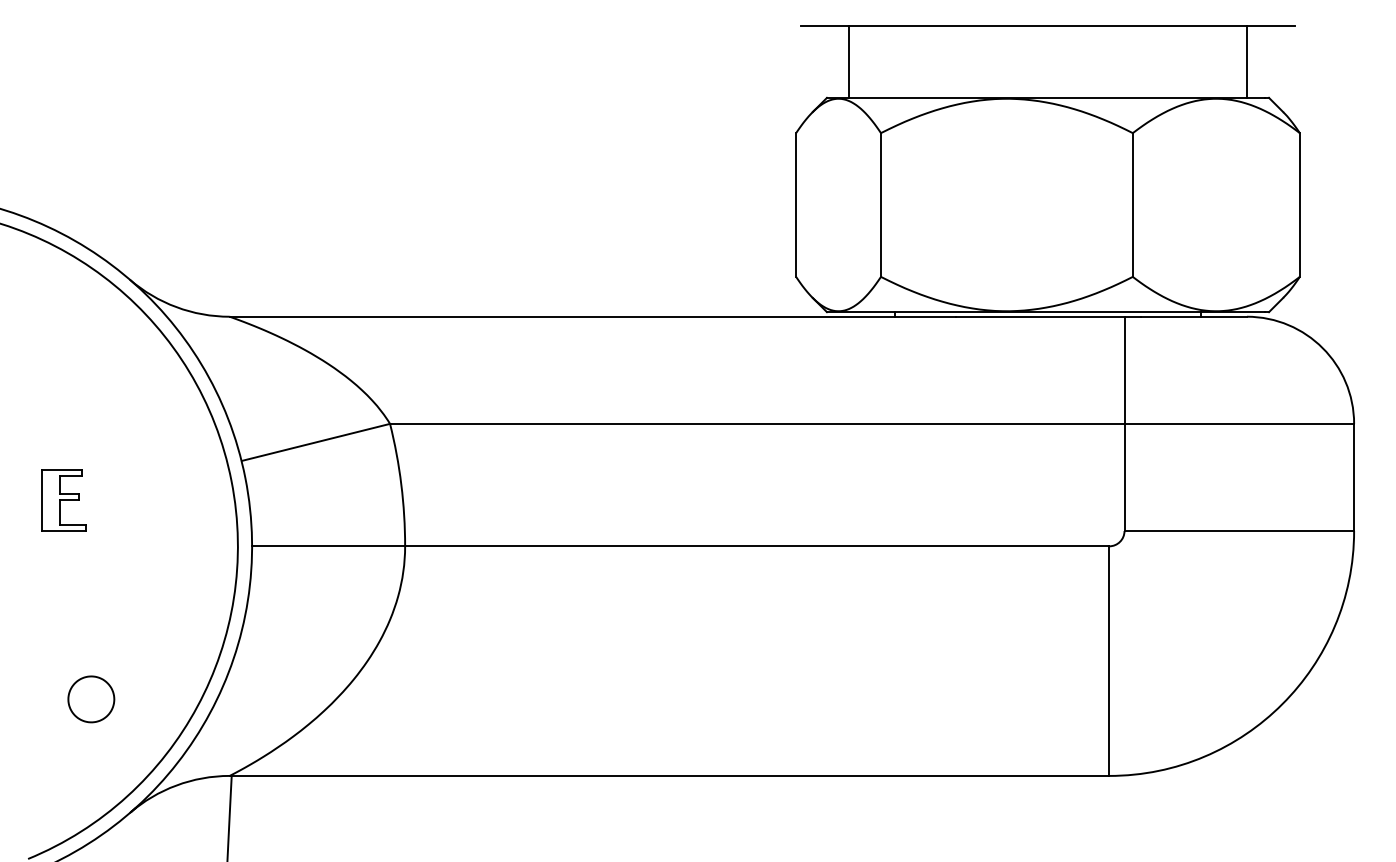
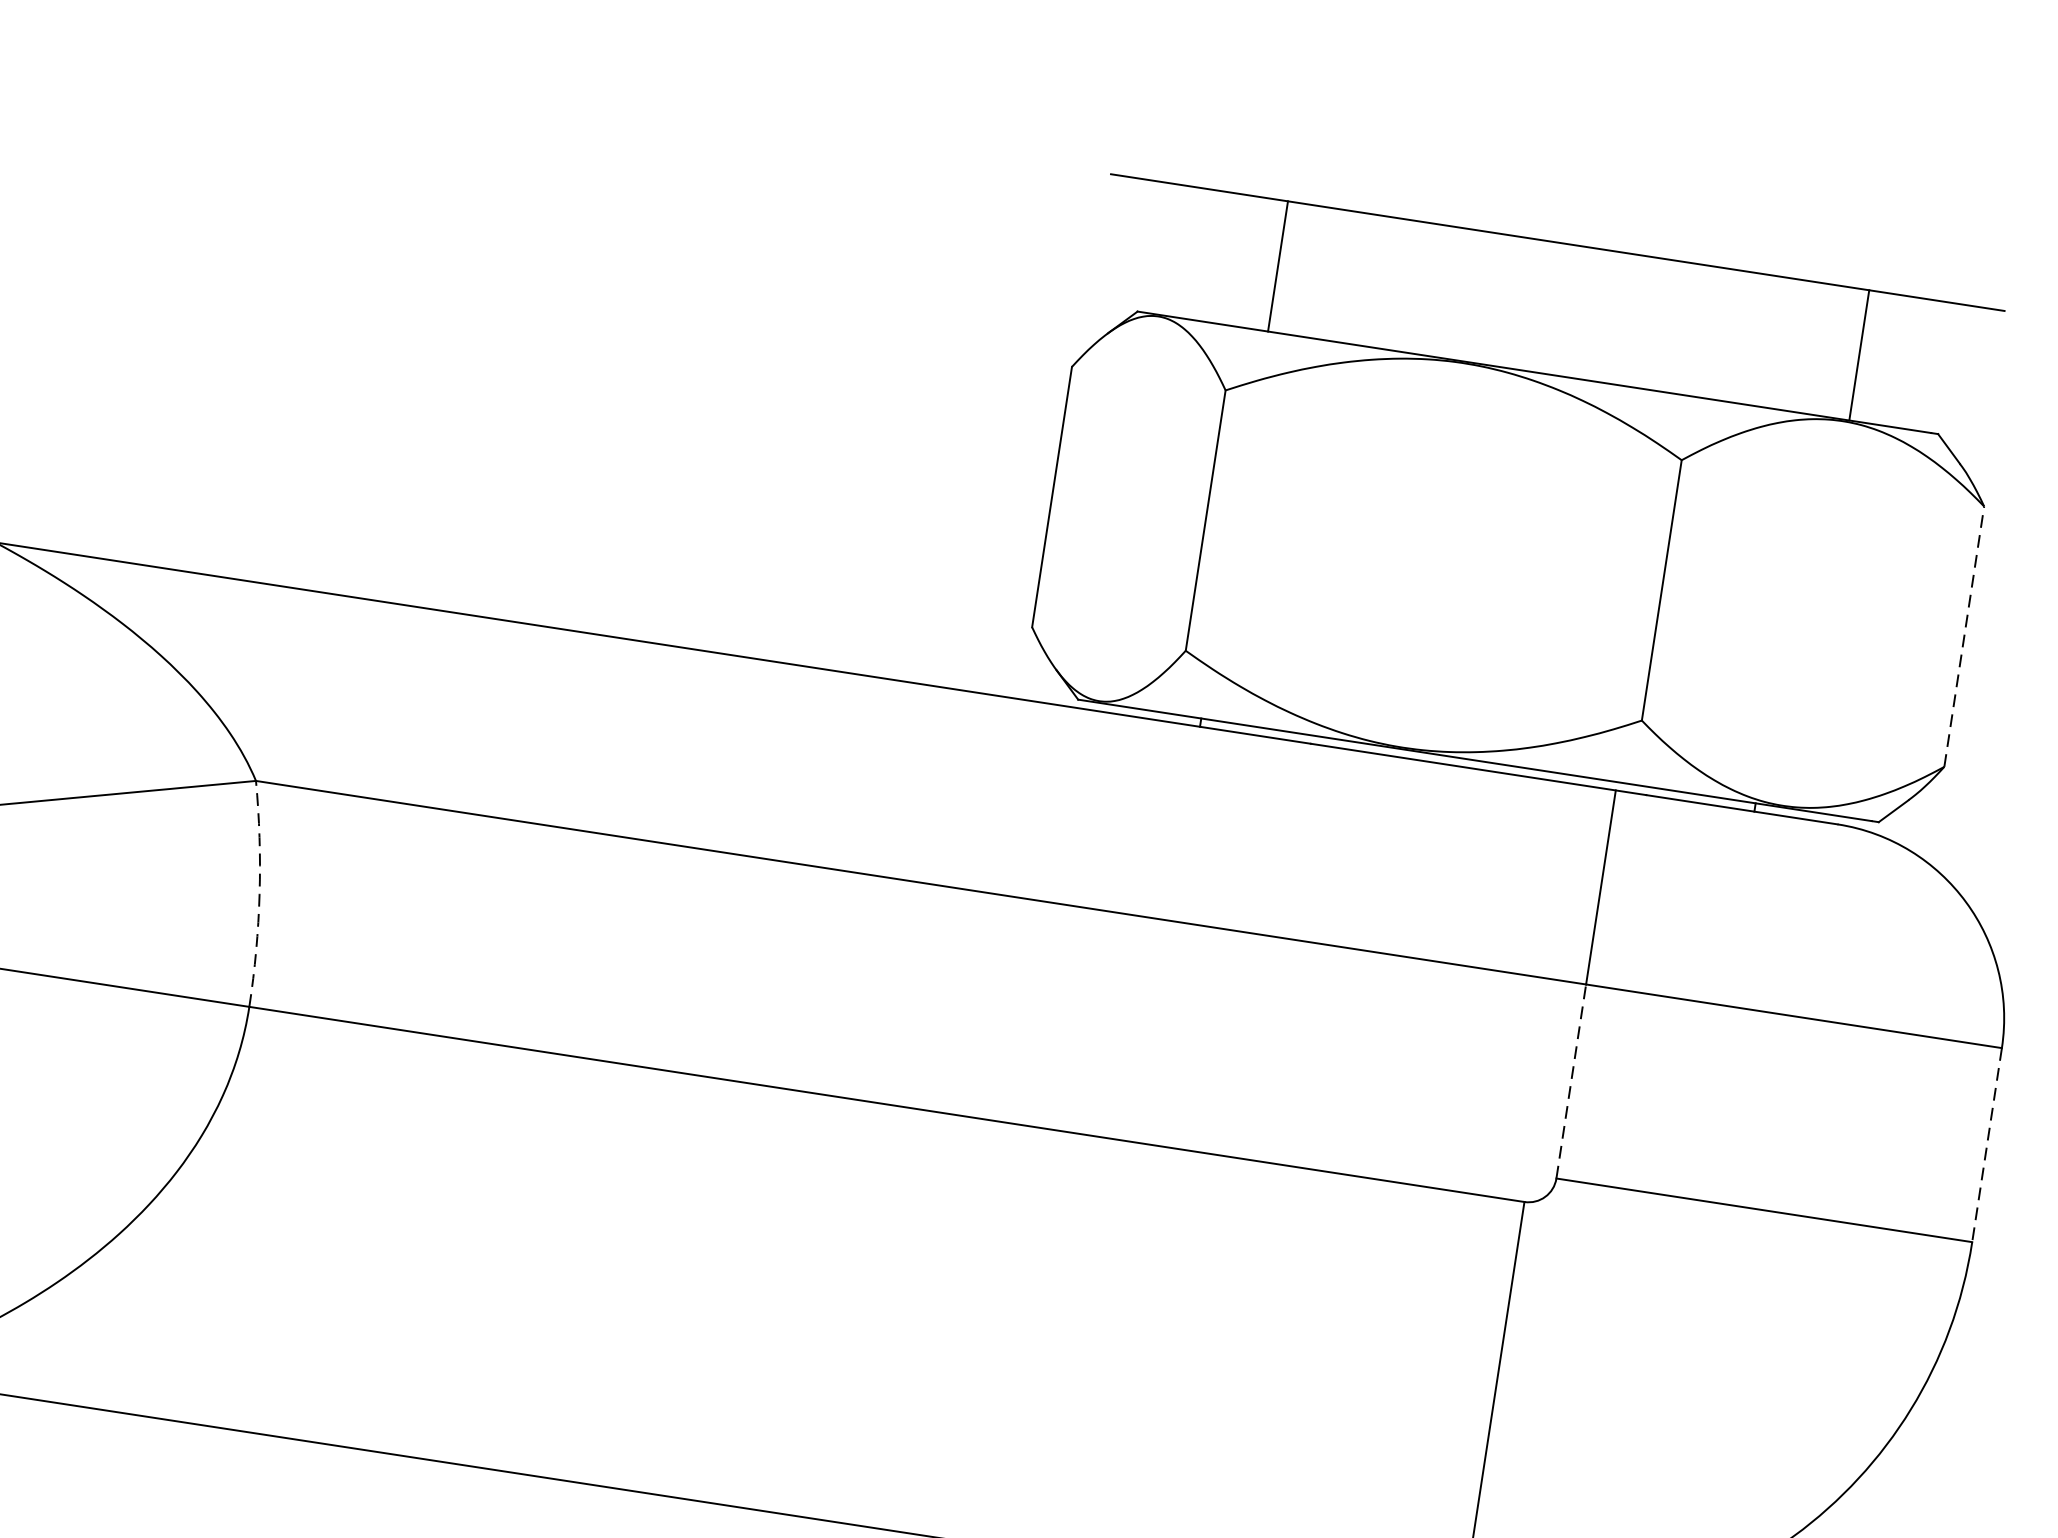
line: (849, 61) -> (1279, 265), moved
line: (1246, 61) -> (1858, 354), moved
line: (1299, 205) -> (1963, 637), solid -> dashed
line: (1124, 477) -> (1571, 1081), solid -> dashed
line: (1354, 477) -> (1987, 1145), solid -> dashed
arc: (401, 484) -> (259, 893), solid -> dashed

